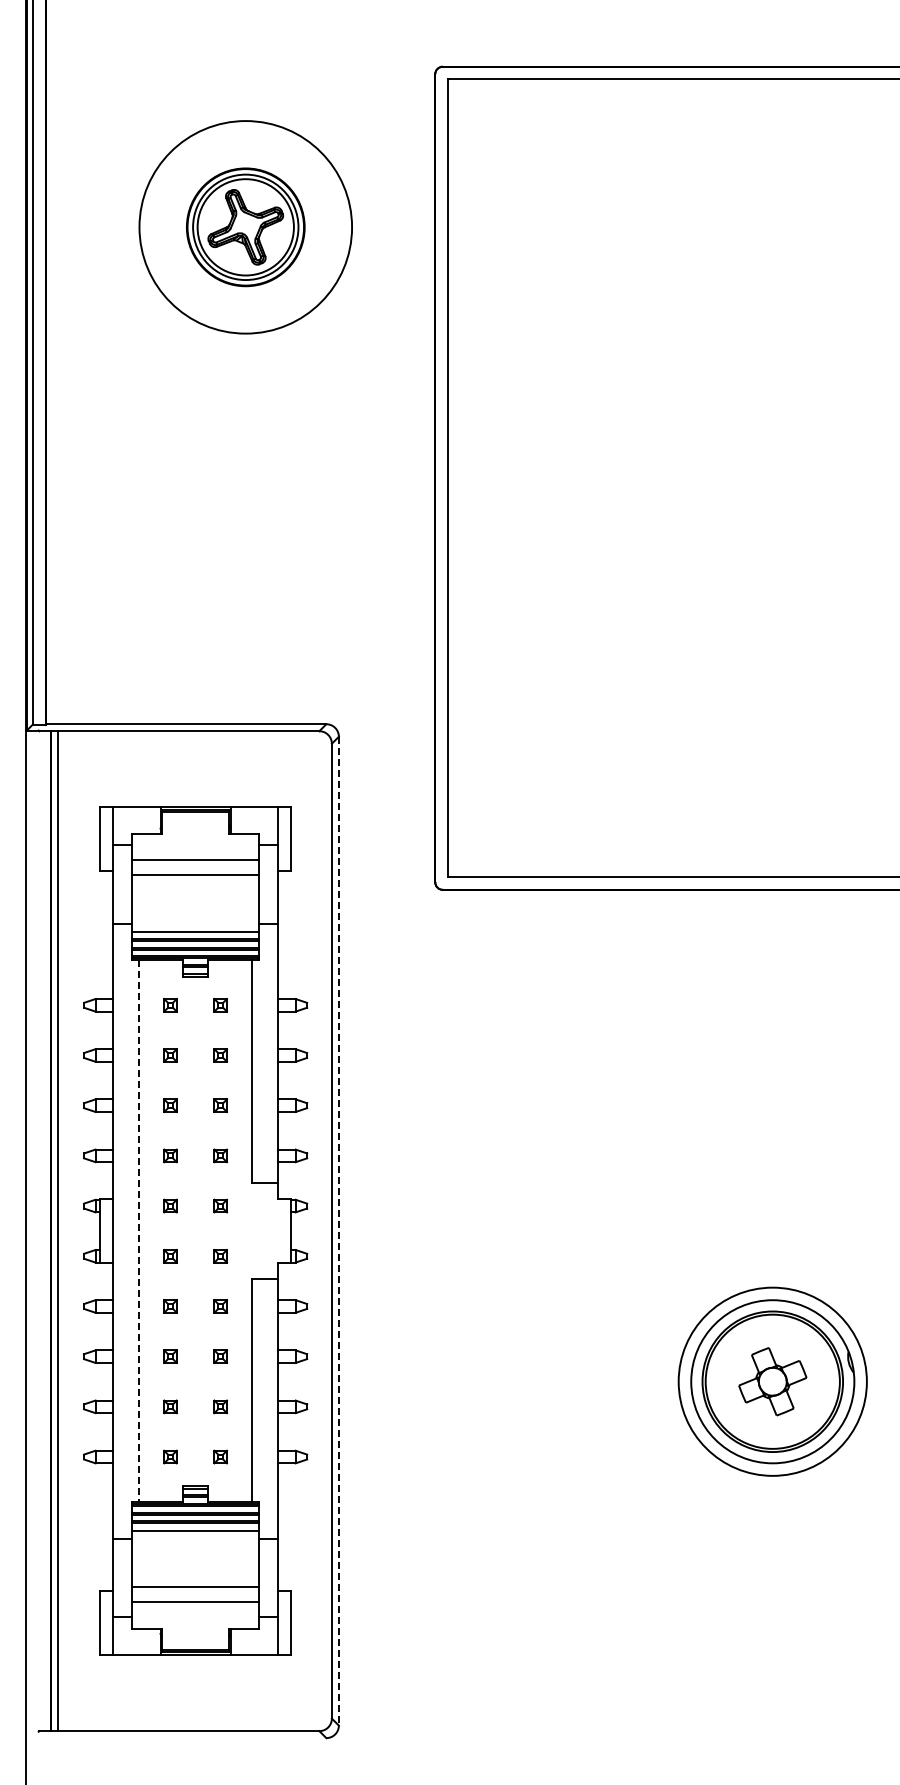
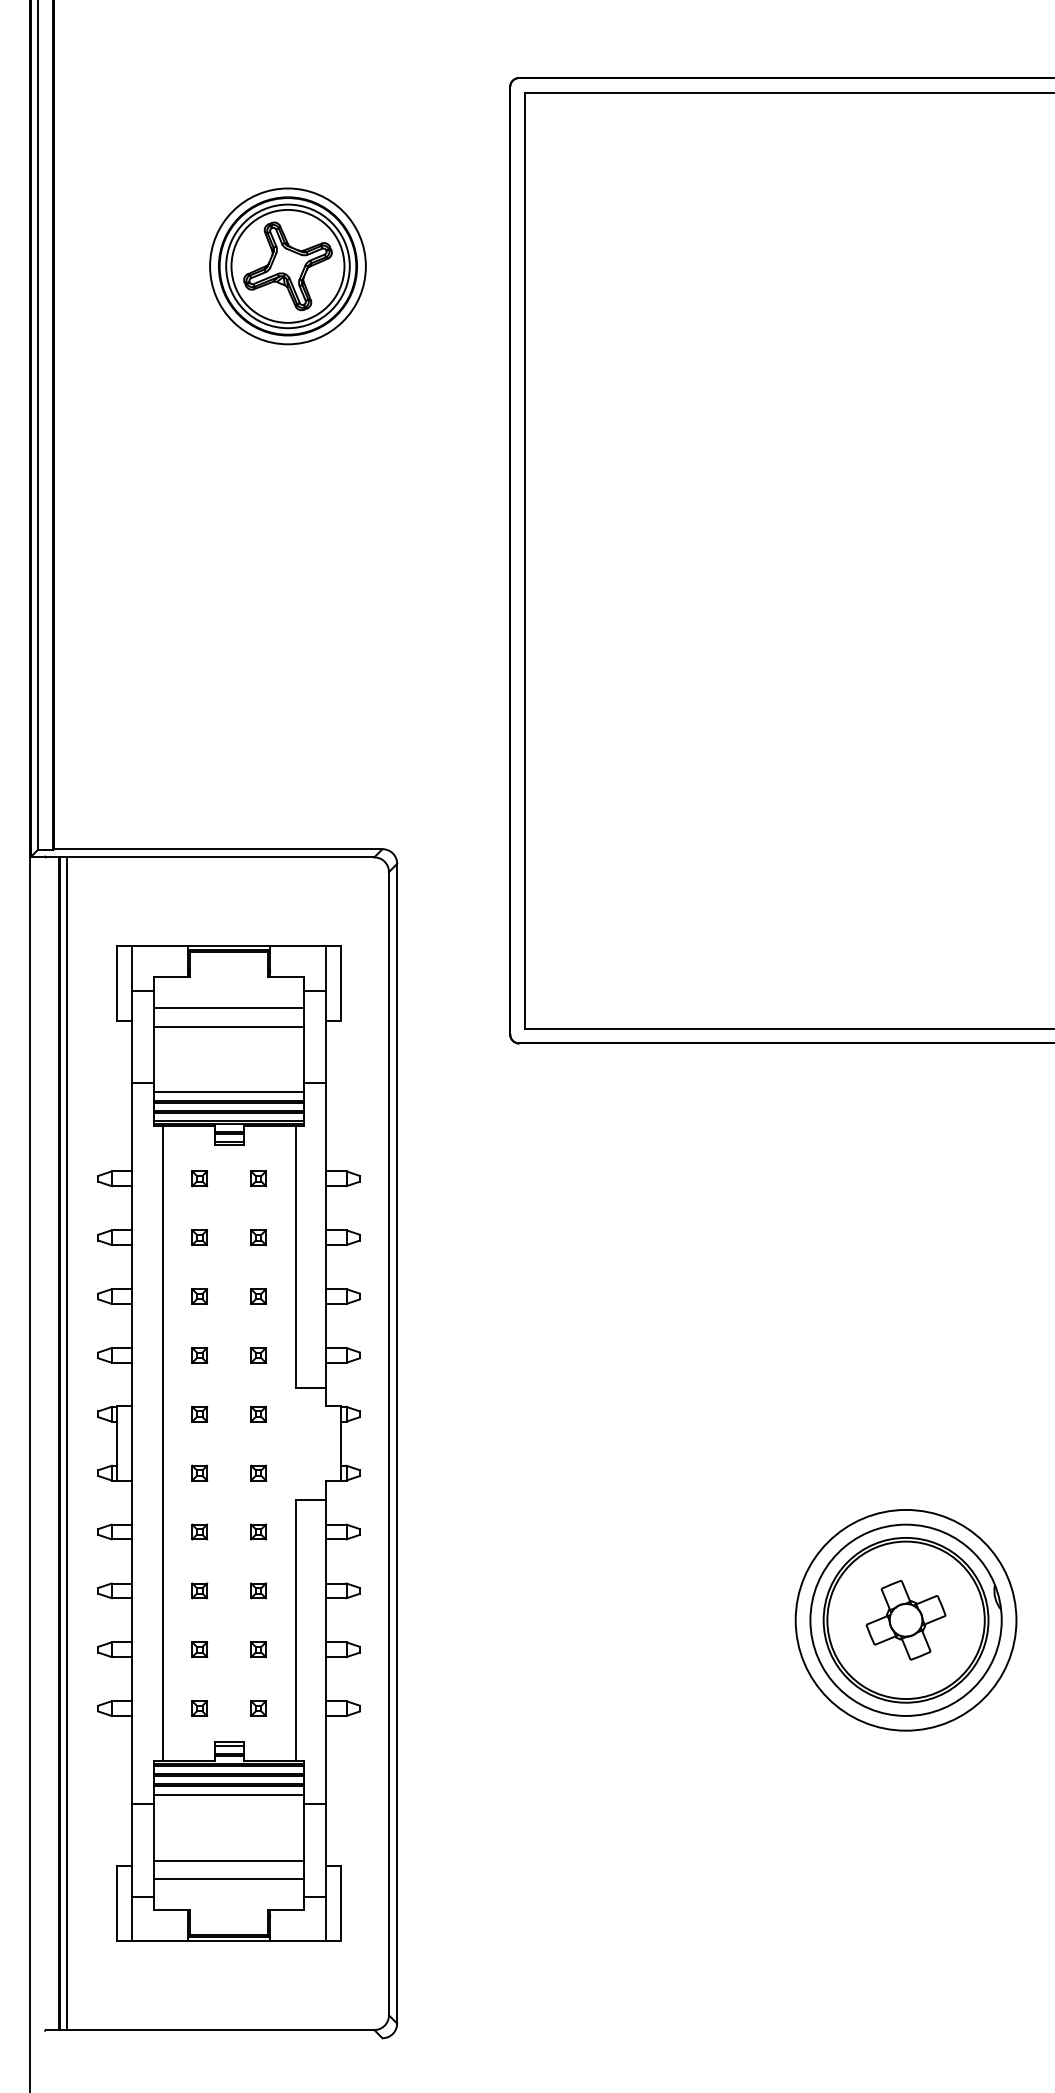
circle: (245, 226) -> (287, 265), size x0.62
line: (139, 1231) -> (163, 1444), dashed -> solid
line: (338, 1231) -> (396, 1444), dashed -> solid

